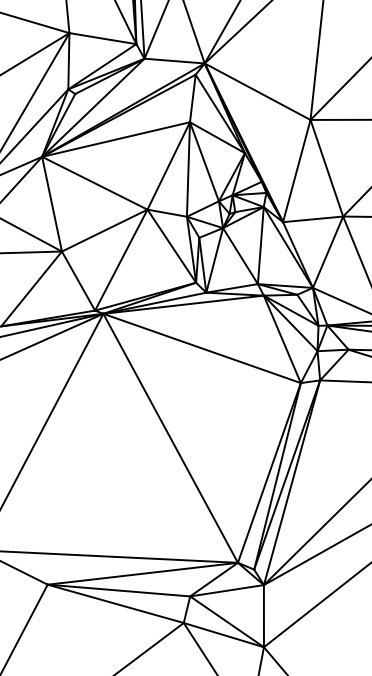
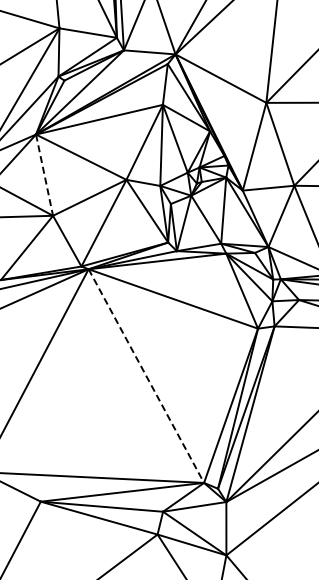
line: (51, 204) -> (44, 175), solid -> dashed
line: (170, 438) -> (146, 376), solid -> dashed

